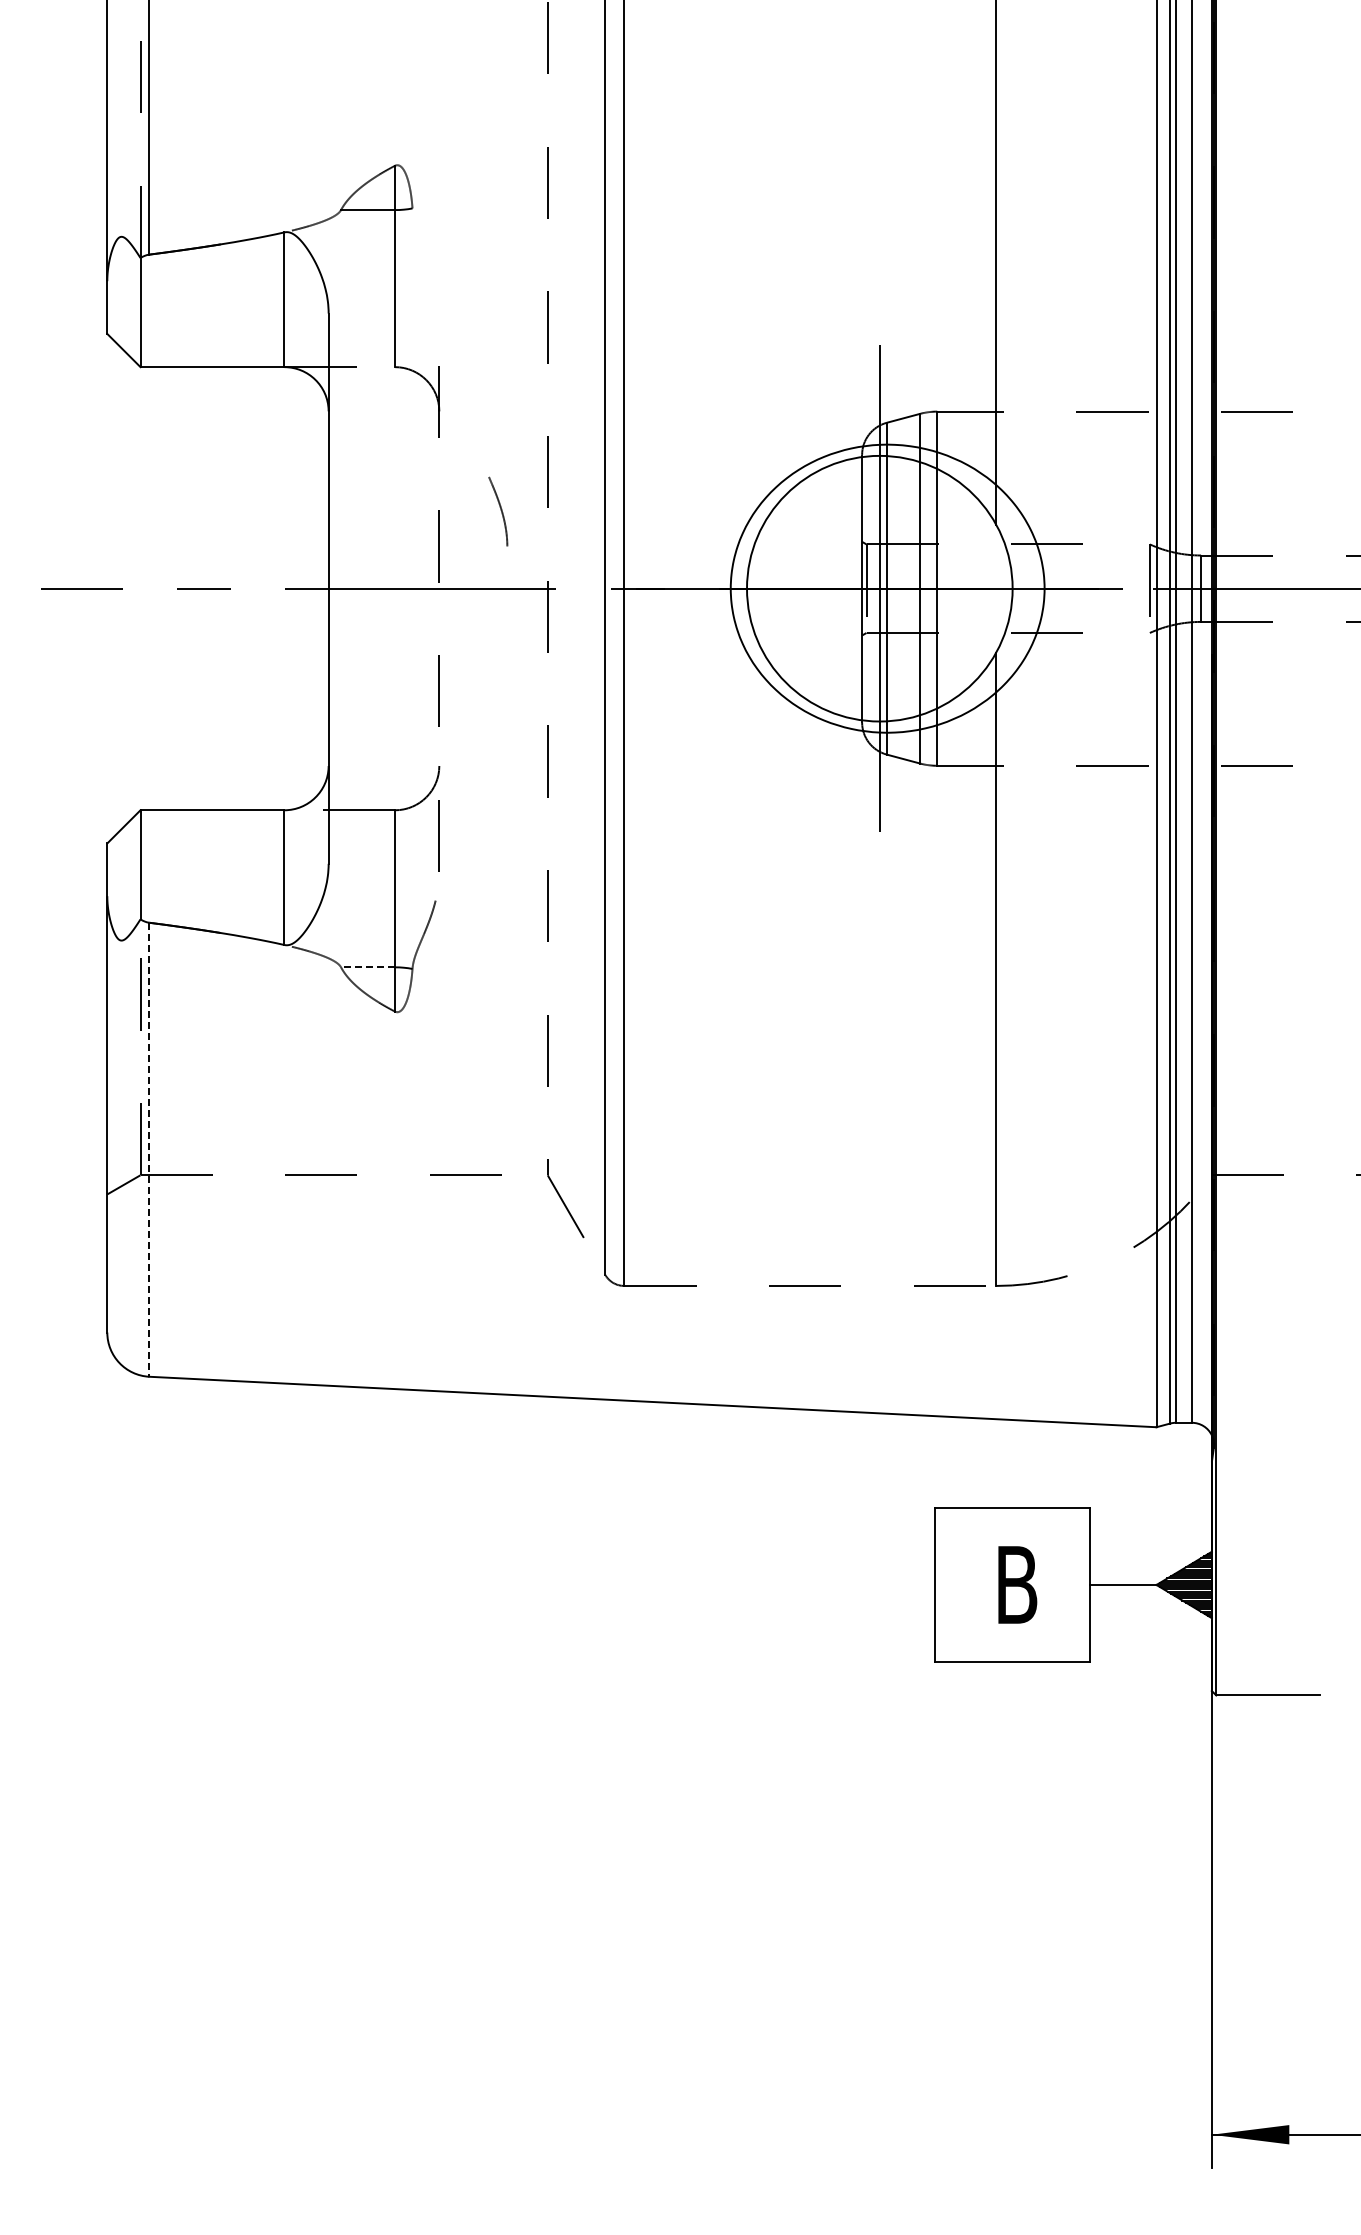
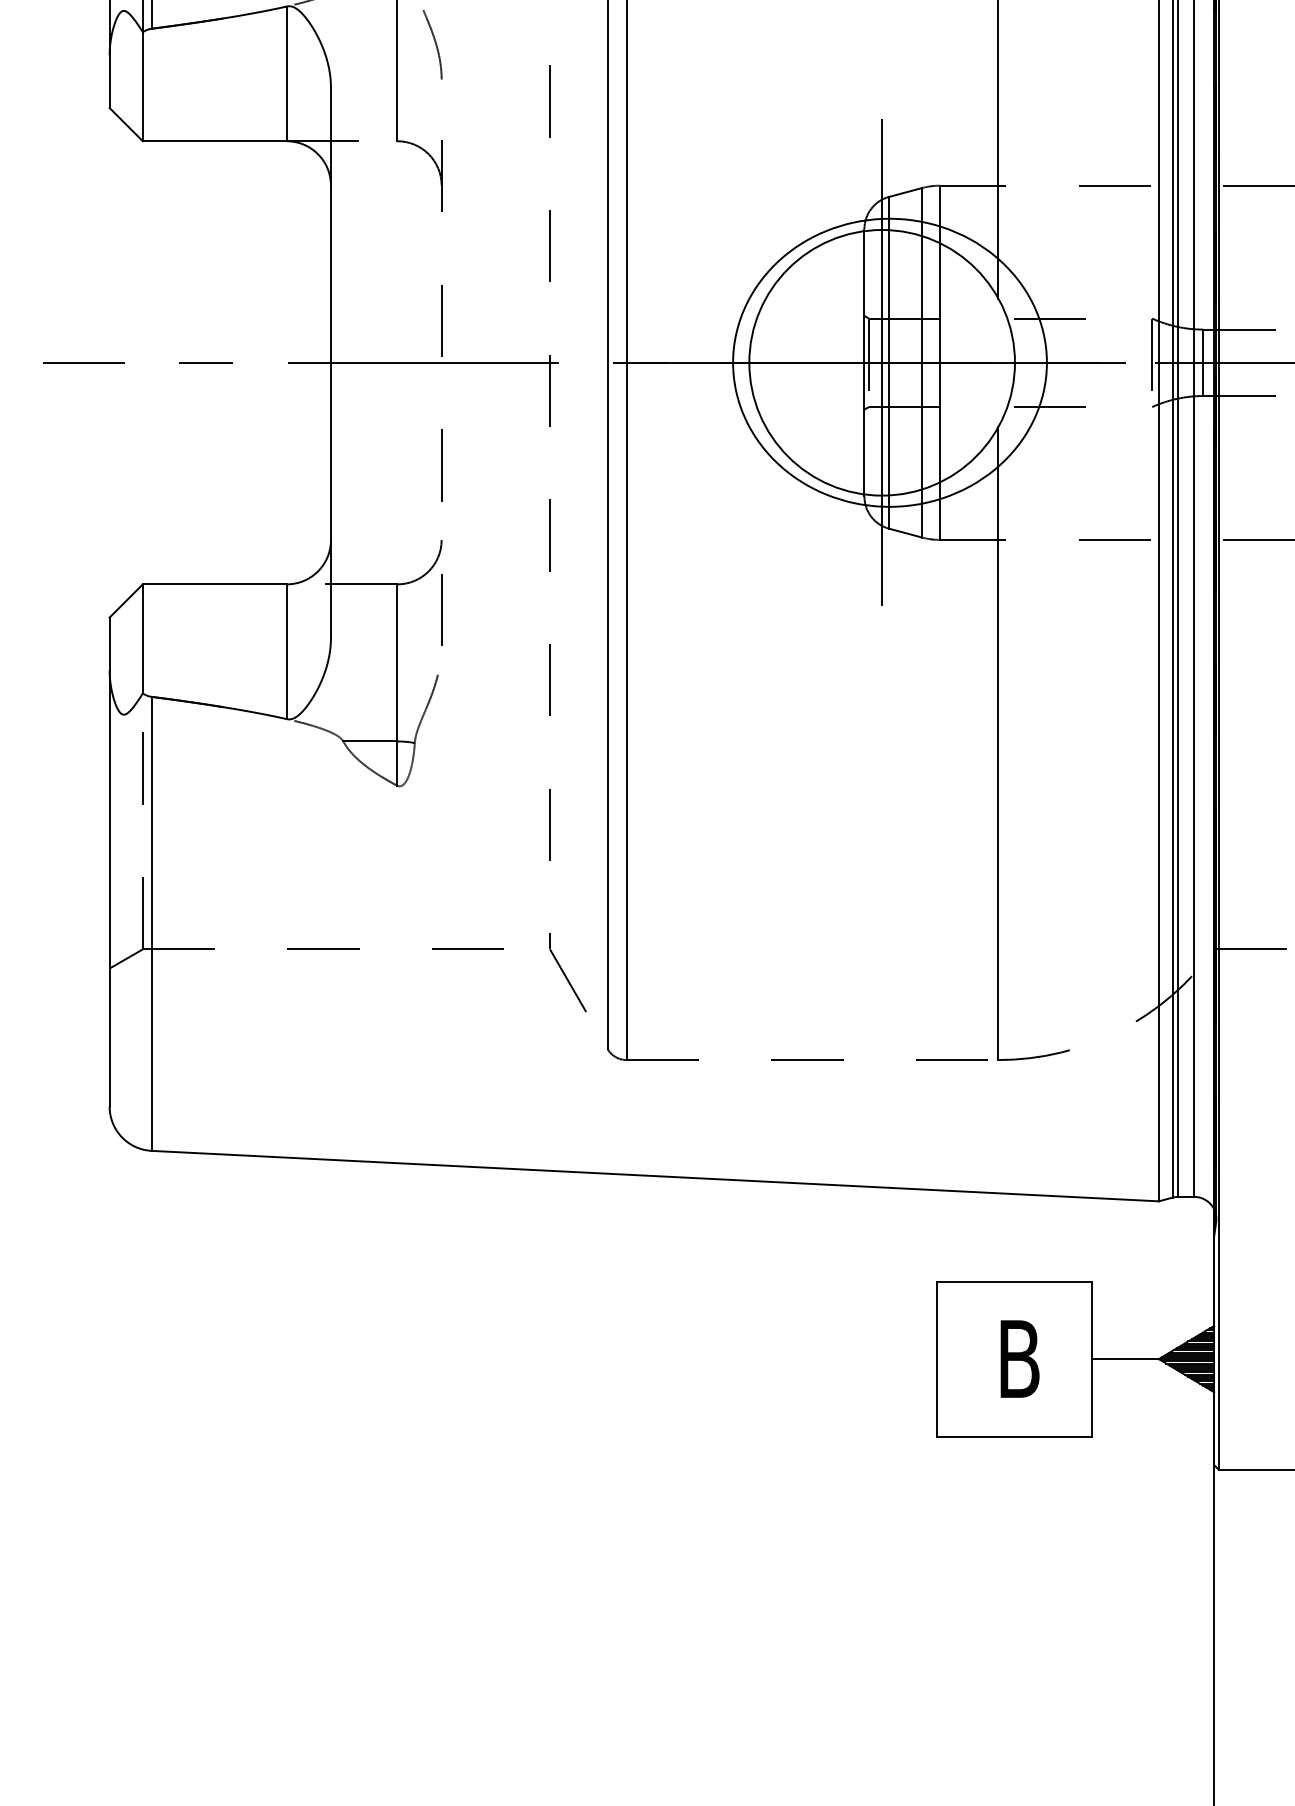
curve: (500, 510) -> (434, 43), moved
line: (368, 967) -> (370, 741), dashed -> solid
line: (149, 1150) -> (151, 924), dashed -> solid

